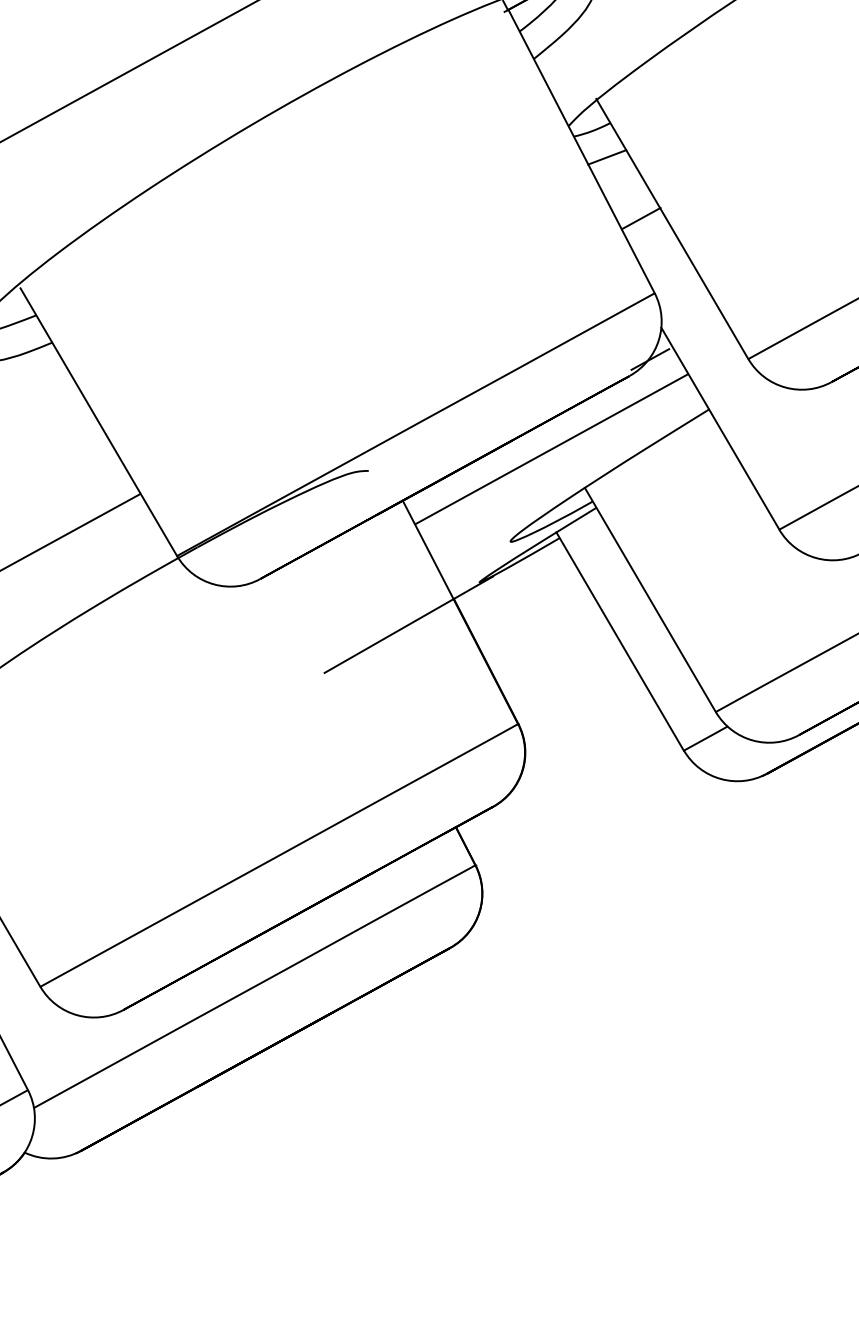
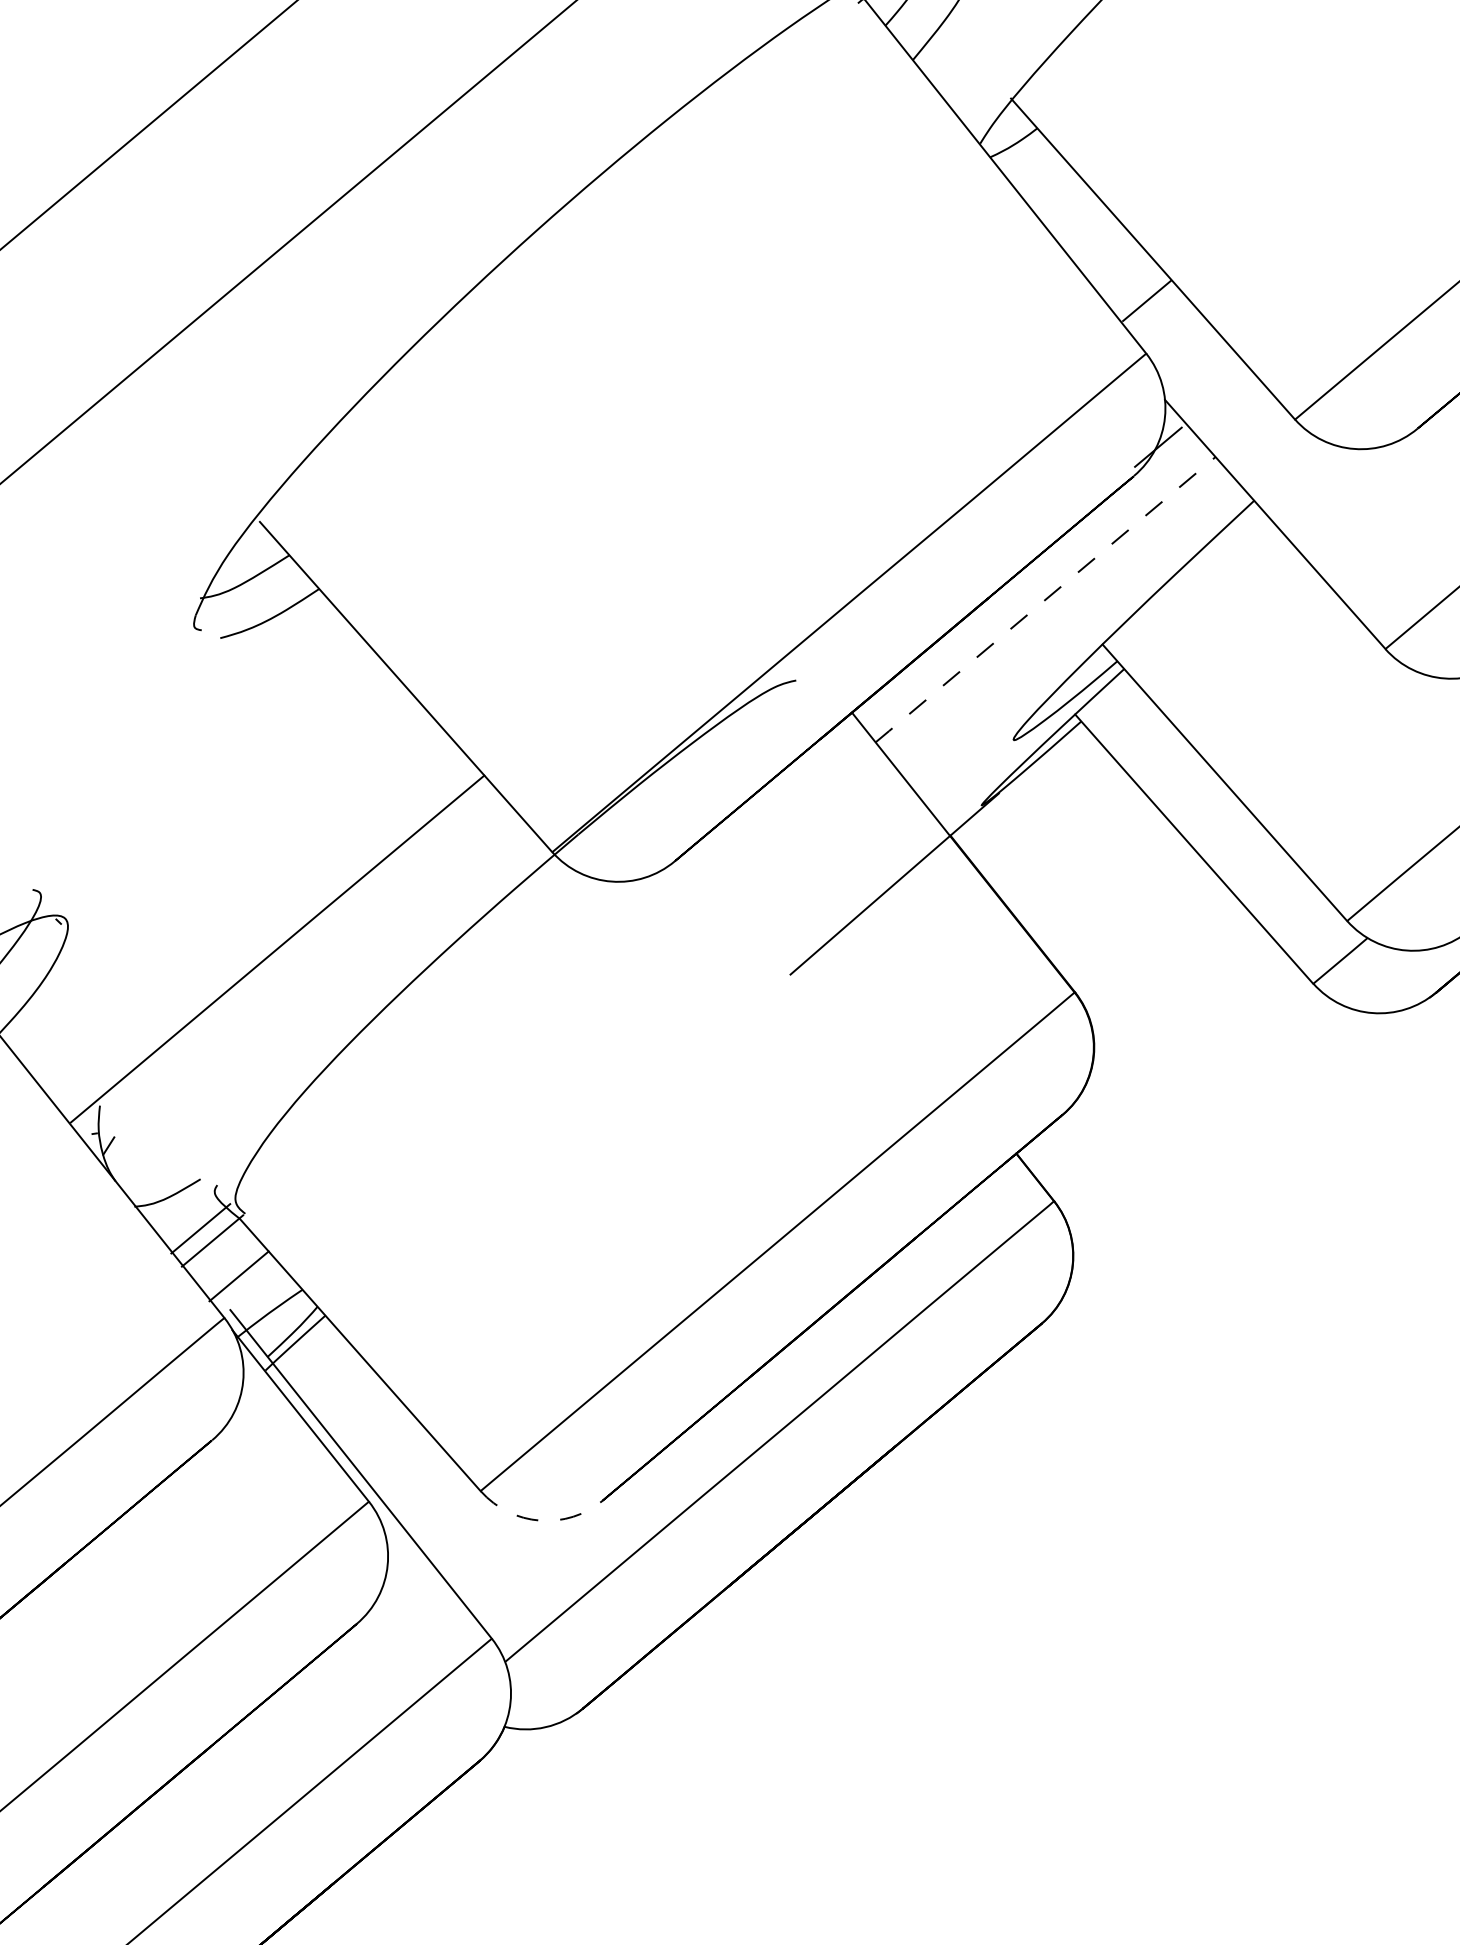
line: (606, 156) -> (1041, 176), removed
line: (641, 218) -> (1146, 300), moved
line: (551, 449) -> (1045, 600), solid -> dashed
arc: (77, 1015) -> (540, 1520), solid -> dashed

